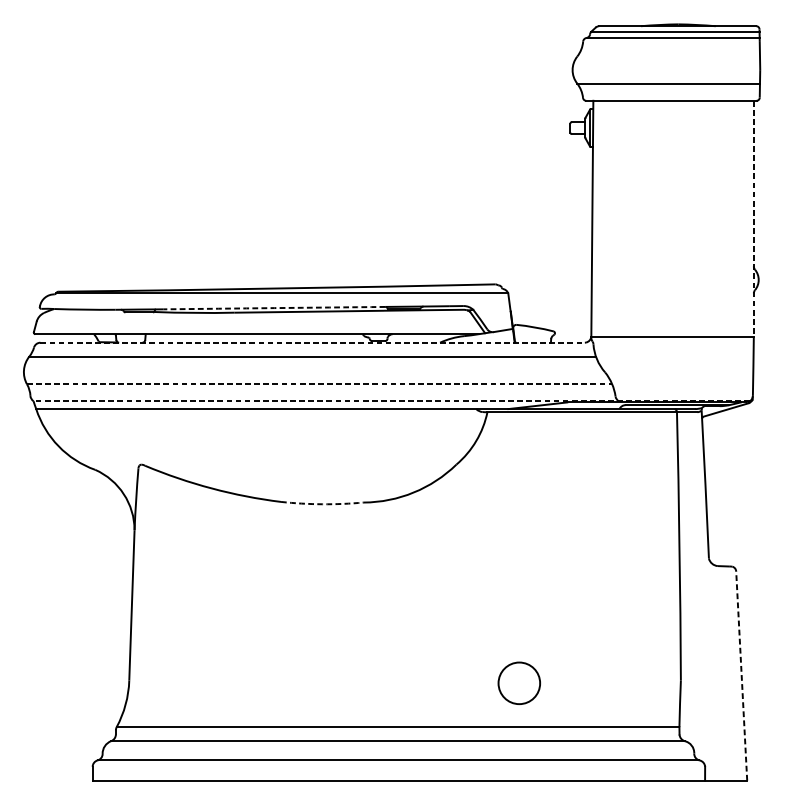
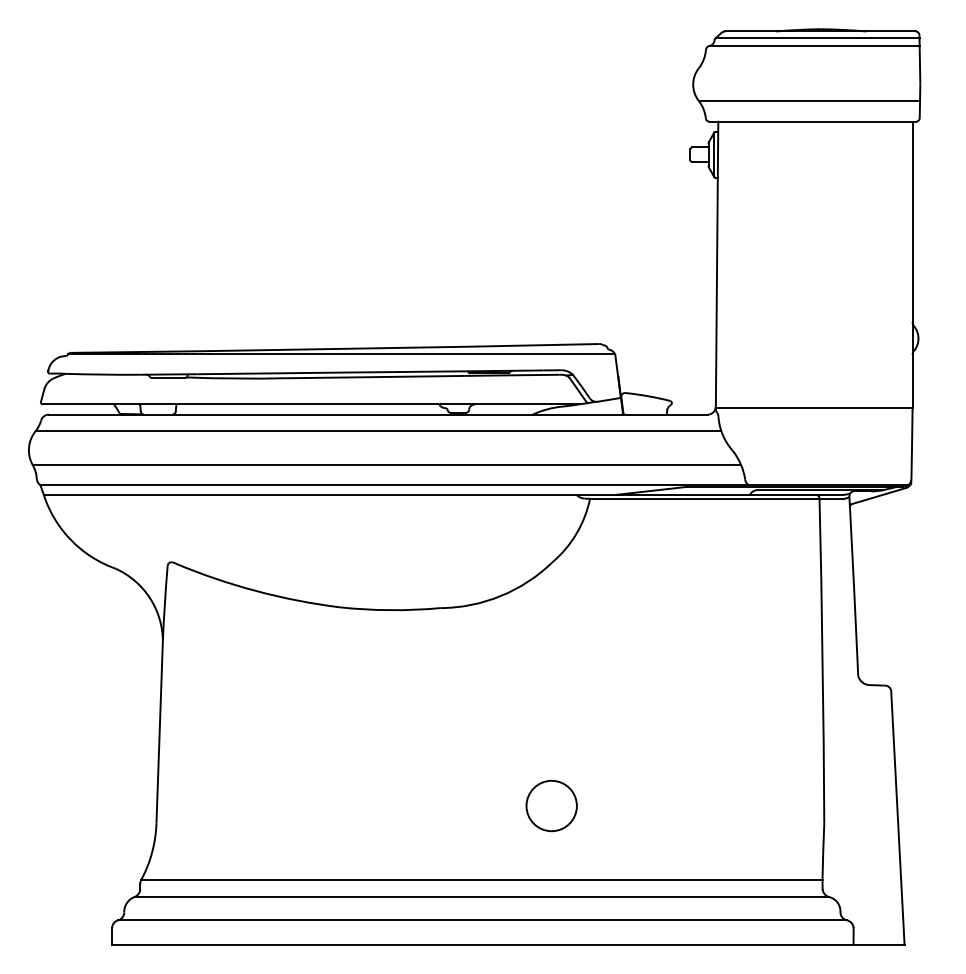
line: (753, 219) -> (912, 265), dashed -> solid
arc: (274, 307) -> (332, 372), dashed -> solid
line: (312, 342) -> (378, 414), dashed -> solid
line: (320, 384) -> (387, 465), dashed -> solid
line: (391, 401) -> (474, 485), dashed -> solid
arc: (322, 504) -> (390, 610), dashed -> solid
line: (741, 676) -> (897, 818), dashed -> solid
circle: (519, 682) -> (551, 805), moved

